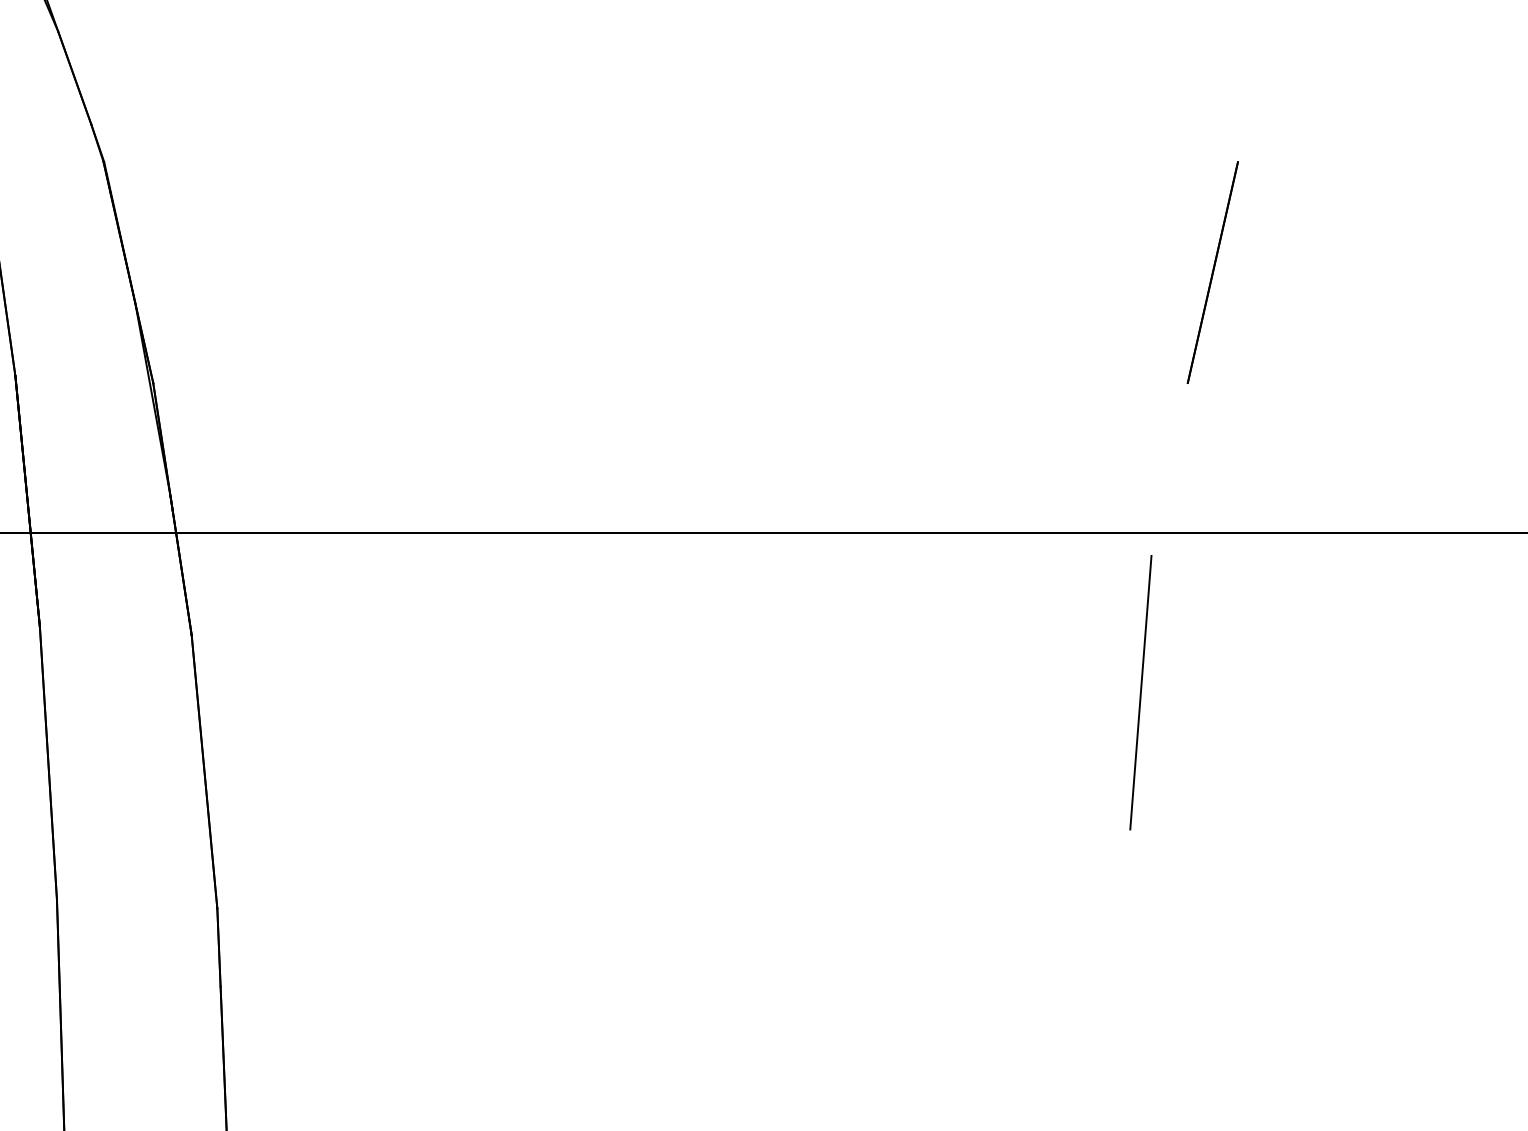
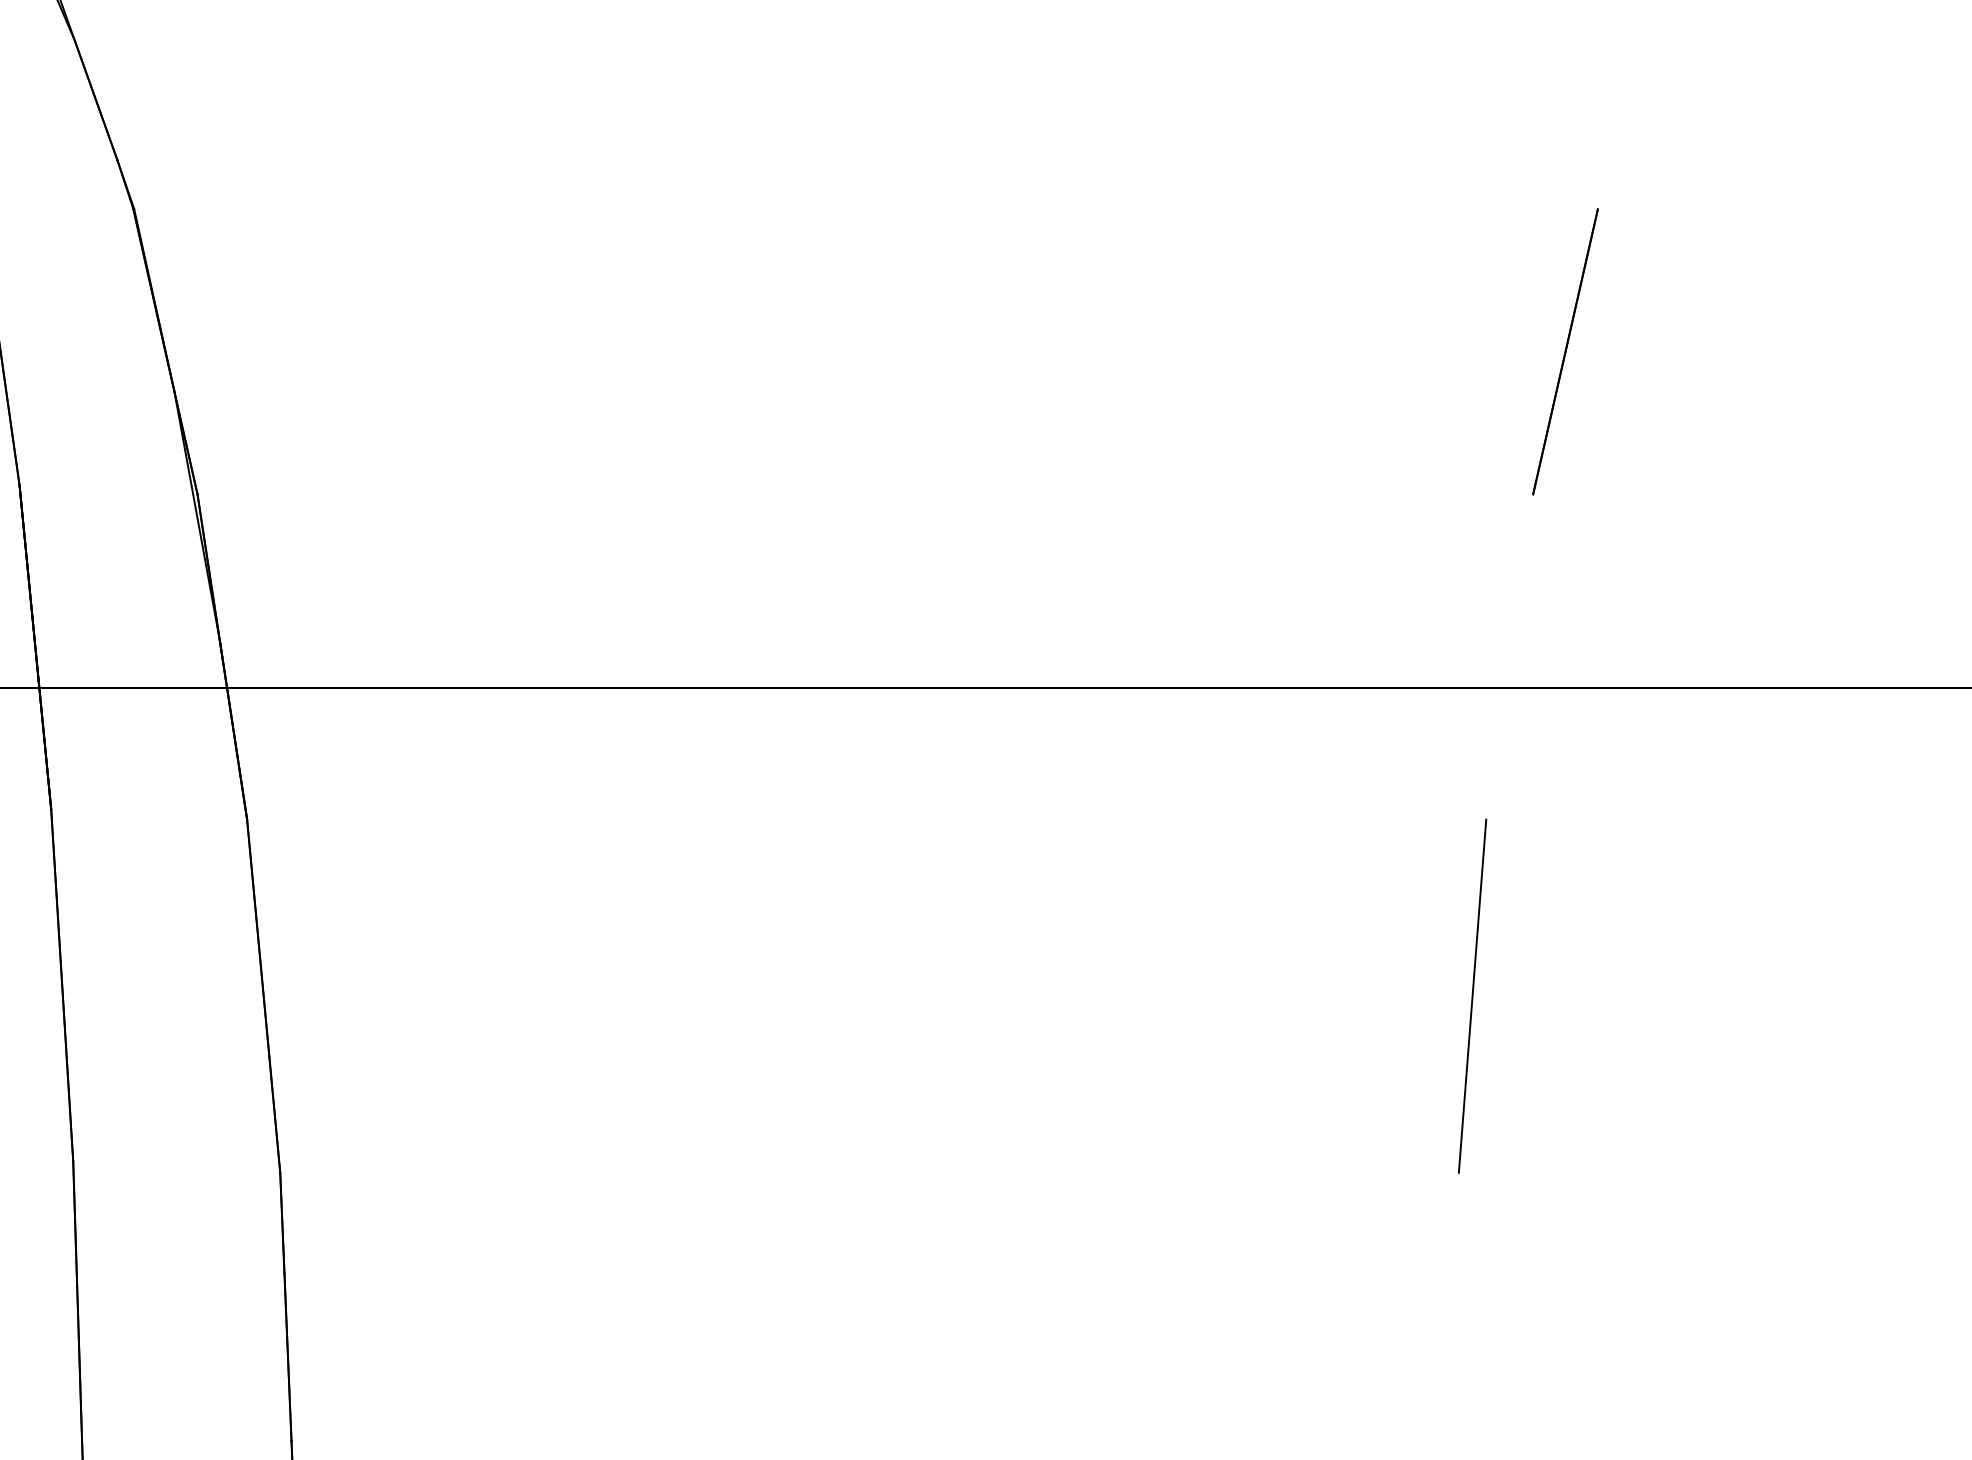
line: (1140, 692) -> (1472, 995), moved

